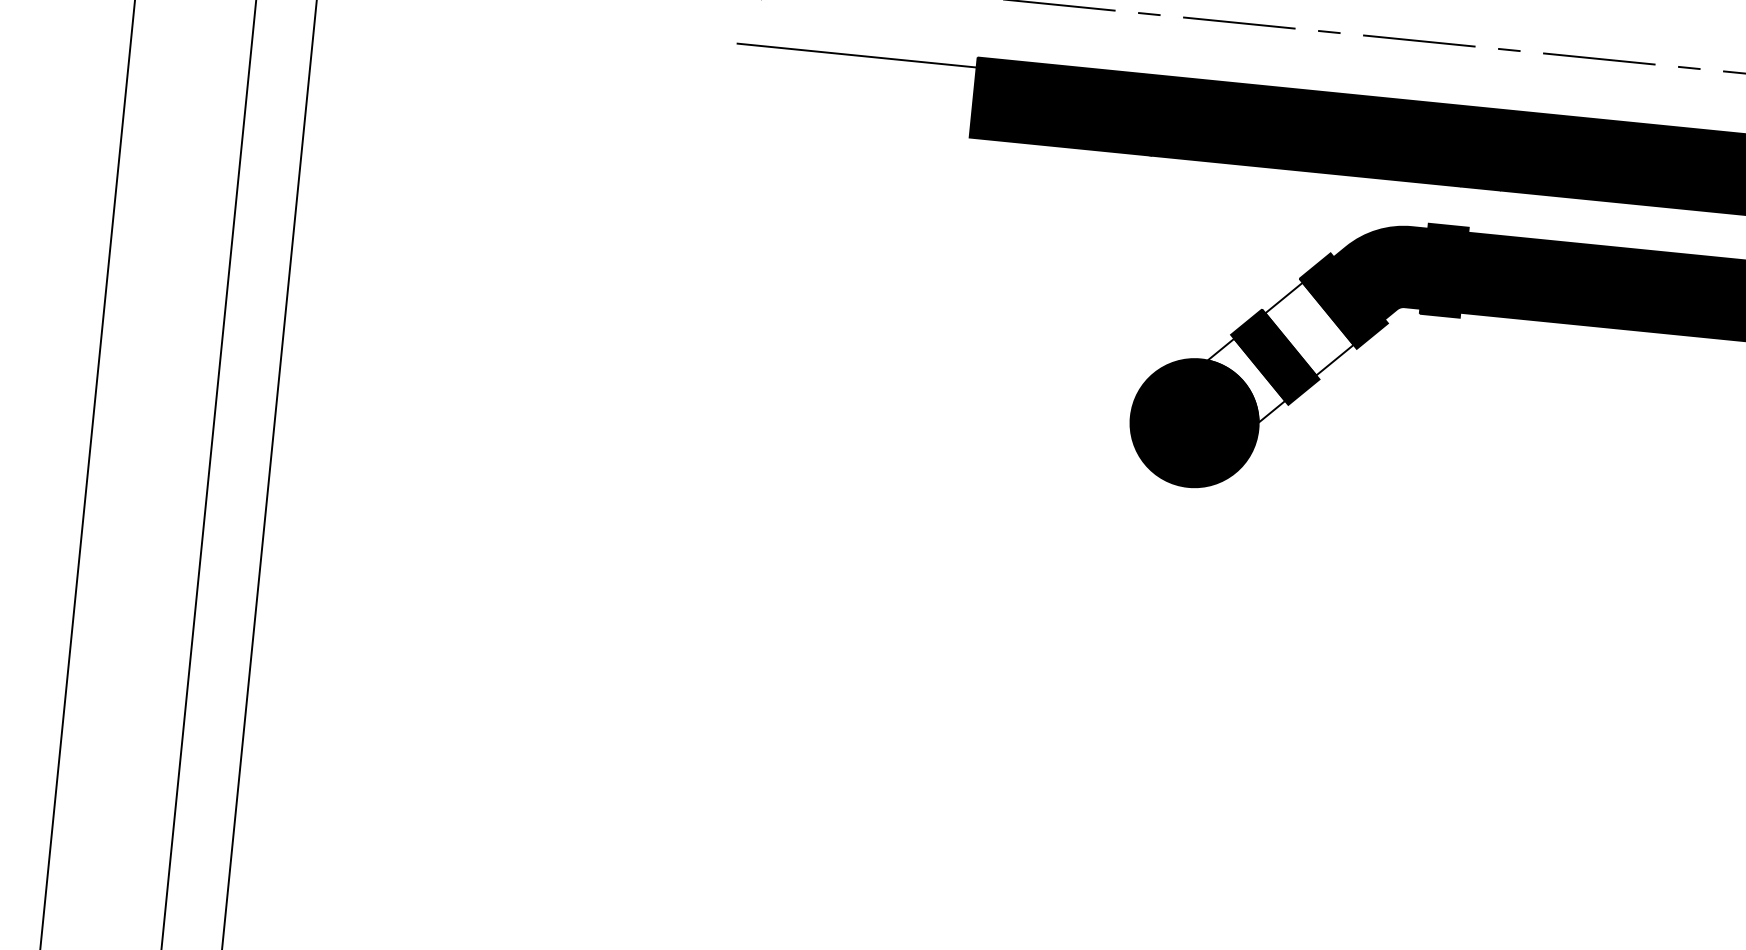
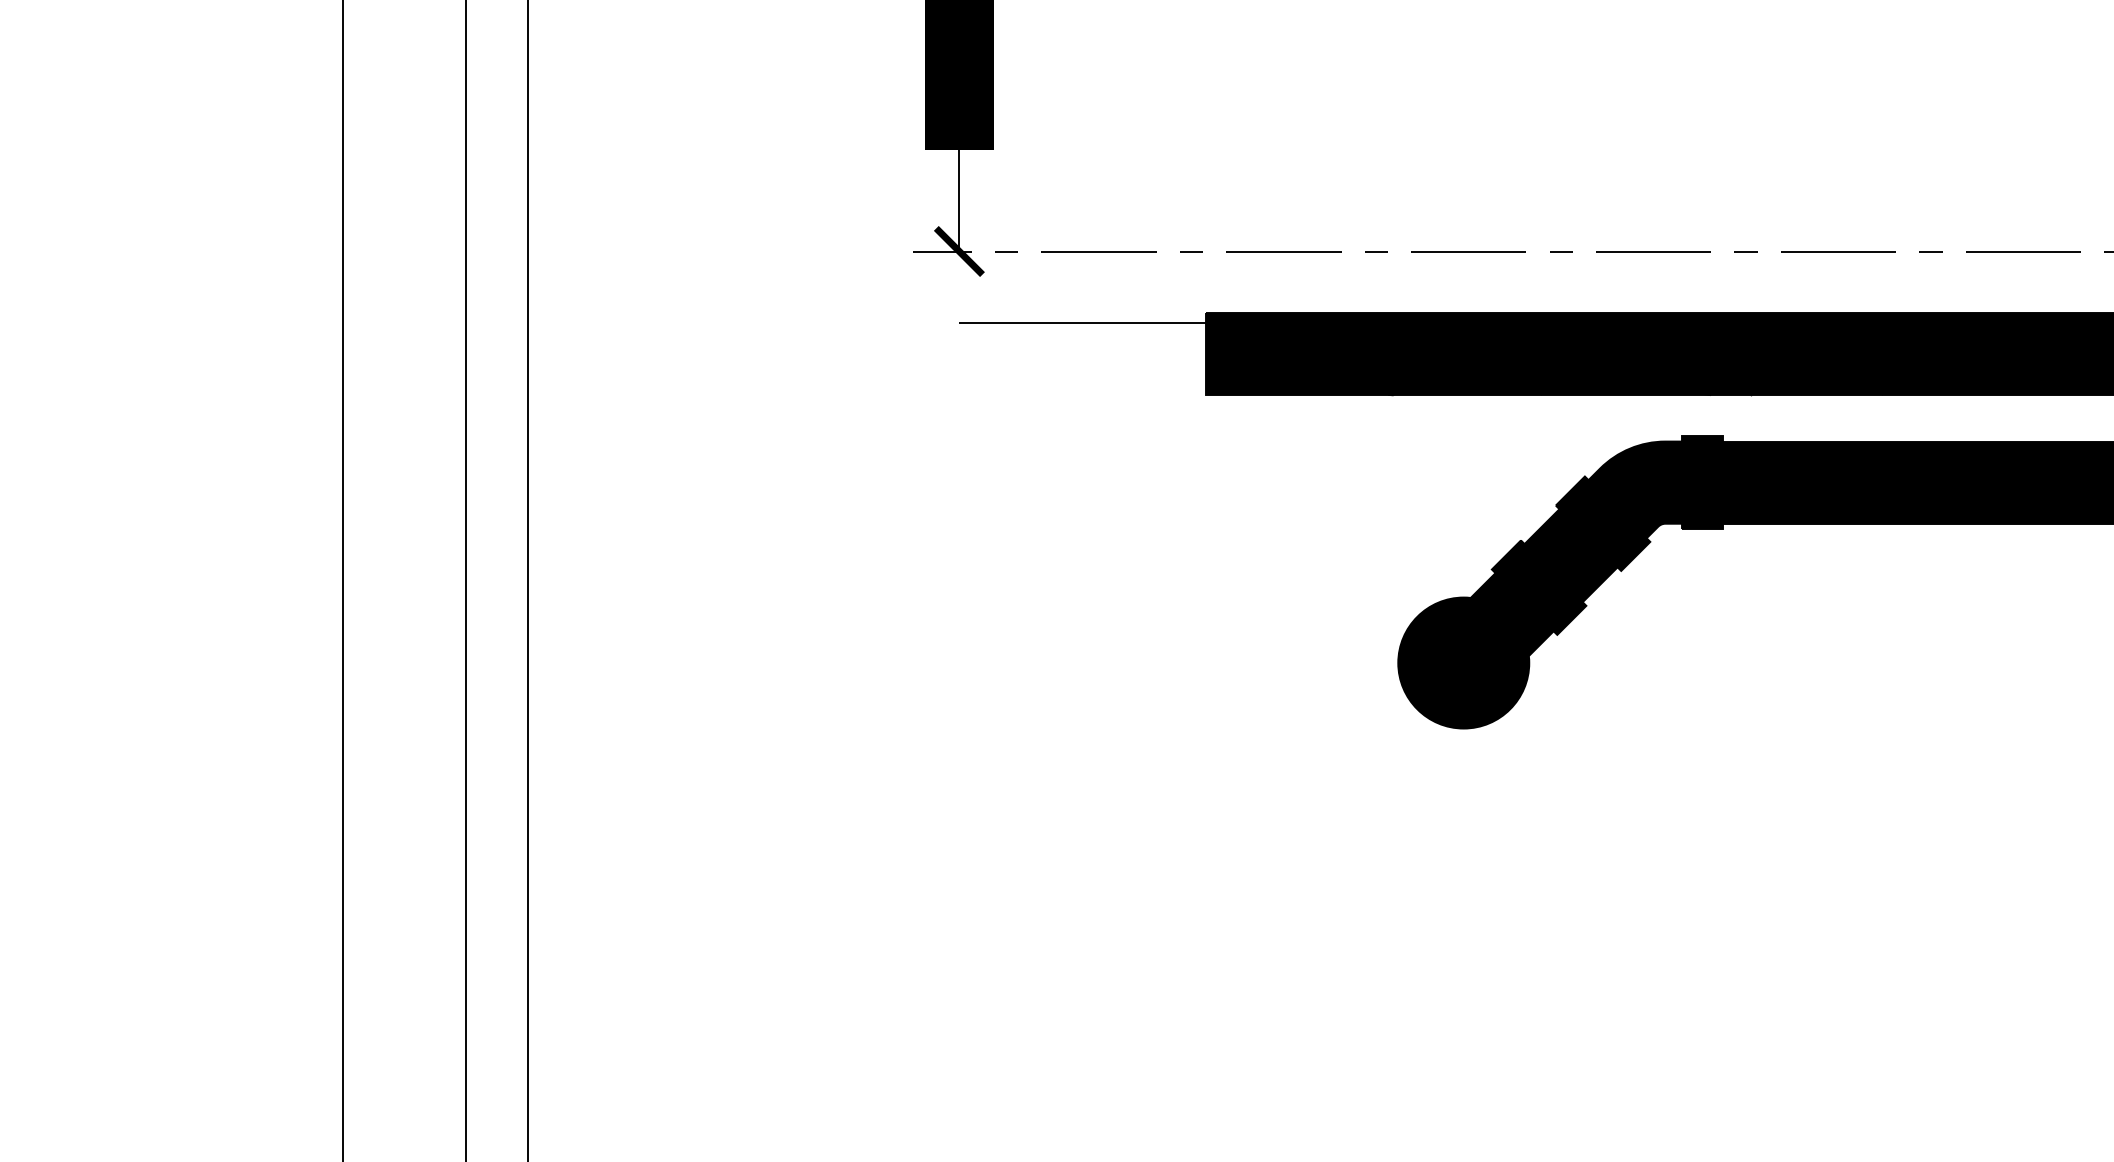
fill: (1308, 328) -> (1570, 555), added
fill: (1245, 380) -> (1511, 614), added

